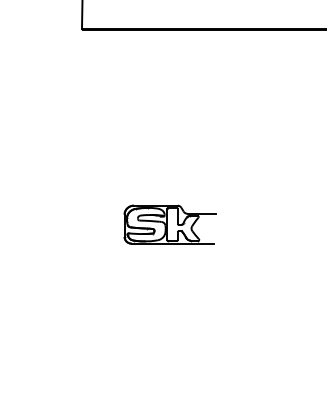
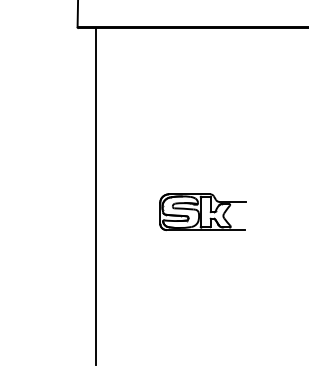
line: (101, 207) -> (95, 196), added
part: (169, 224) -> (202, 212), moved

